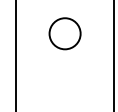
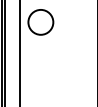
circle: (64, 33) -> (40, 22), moved

